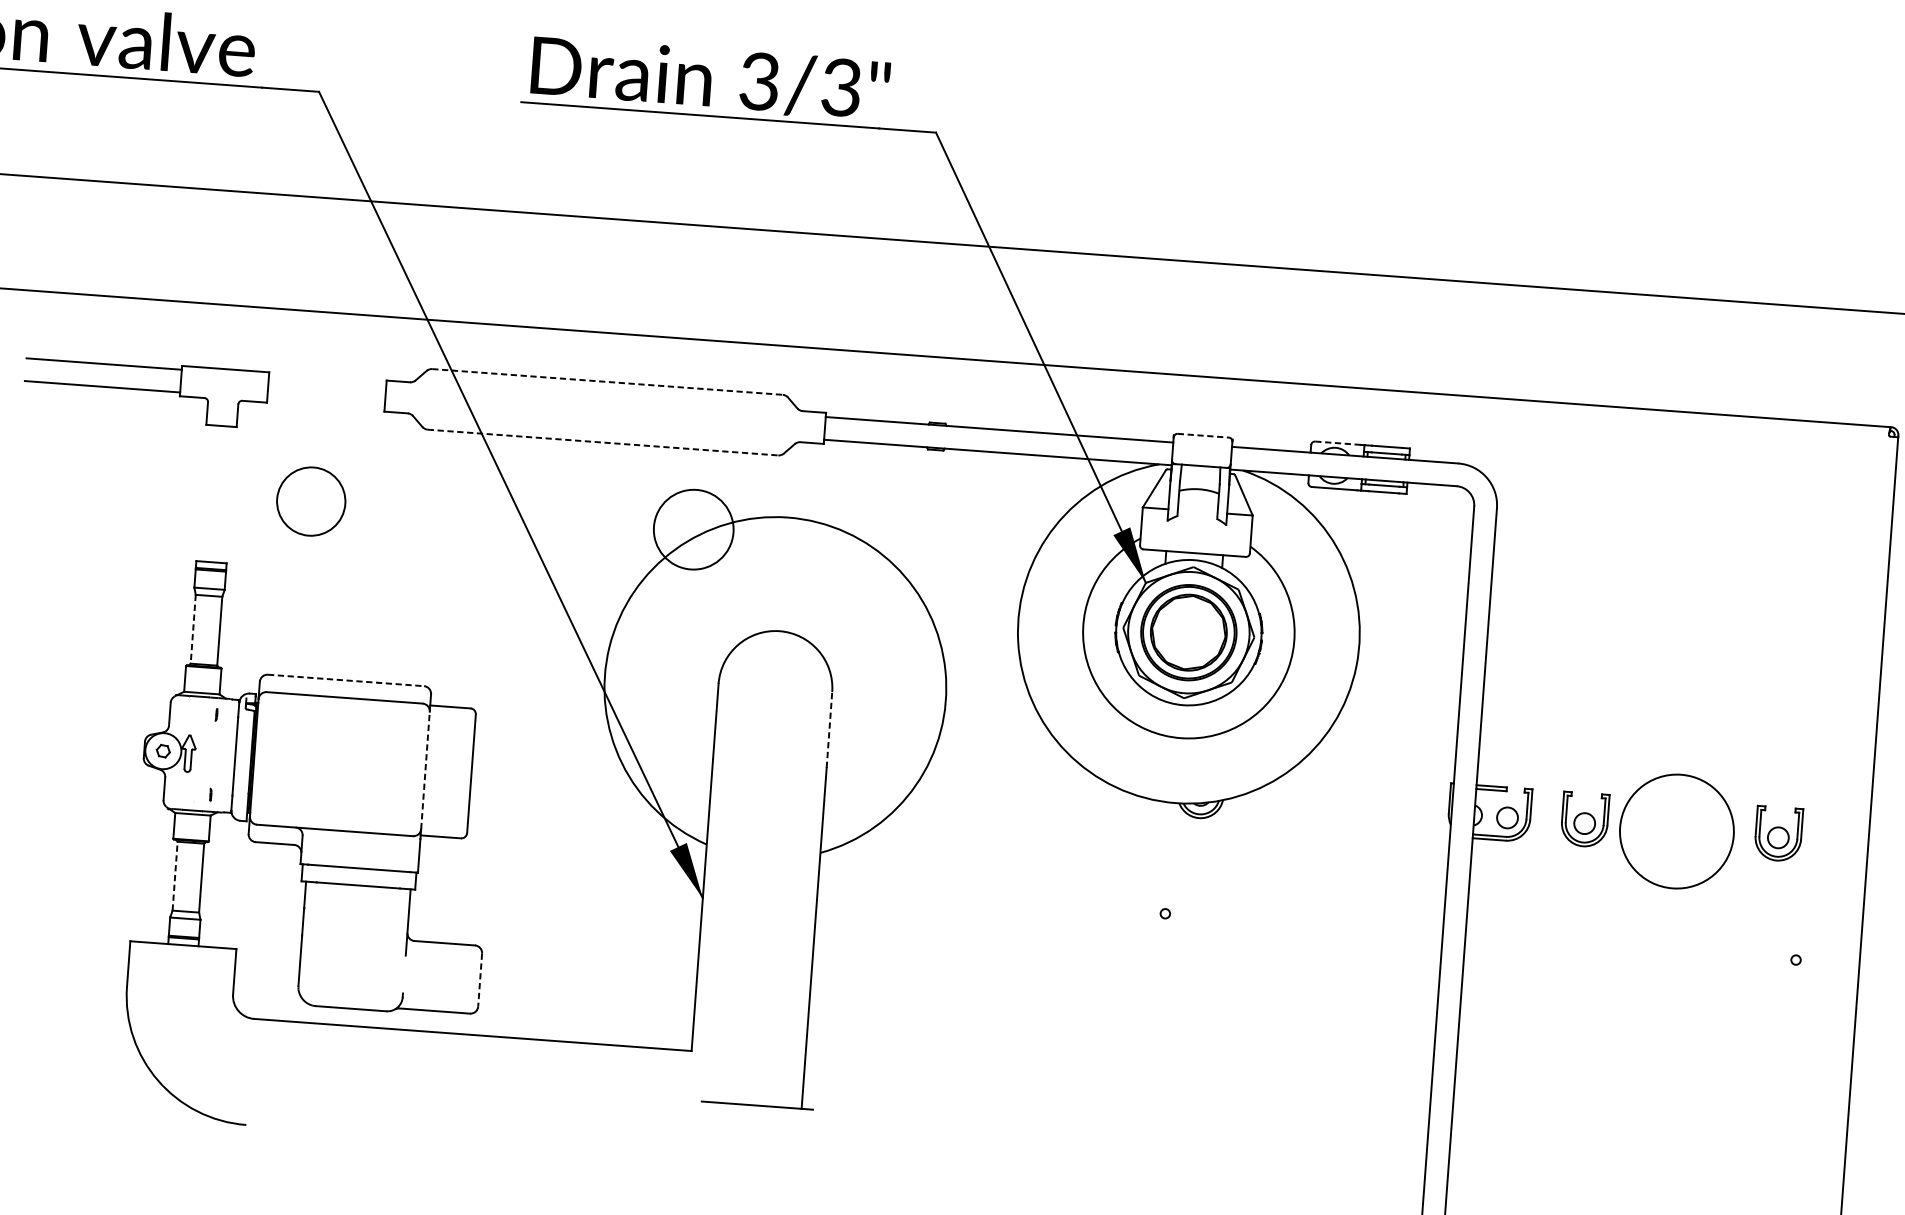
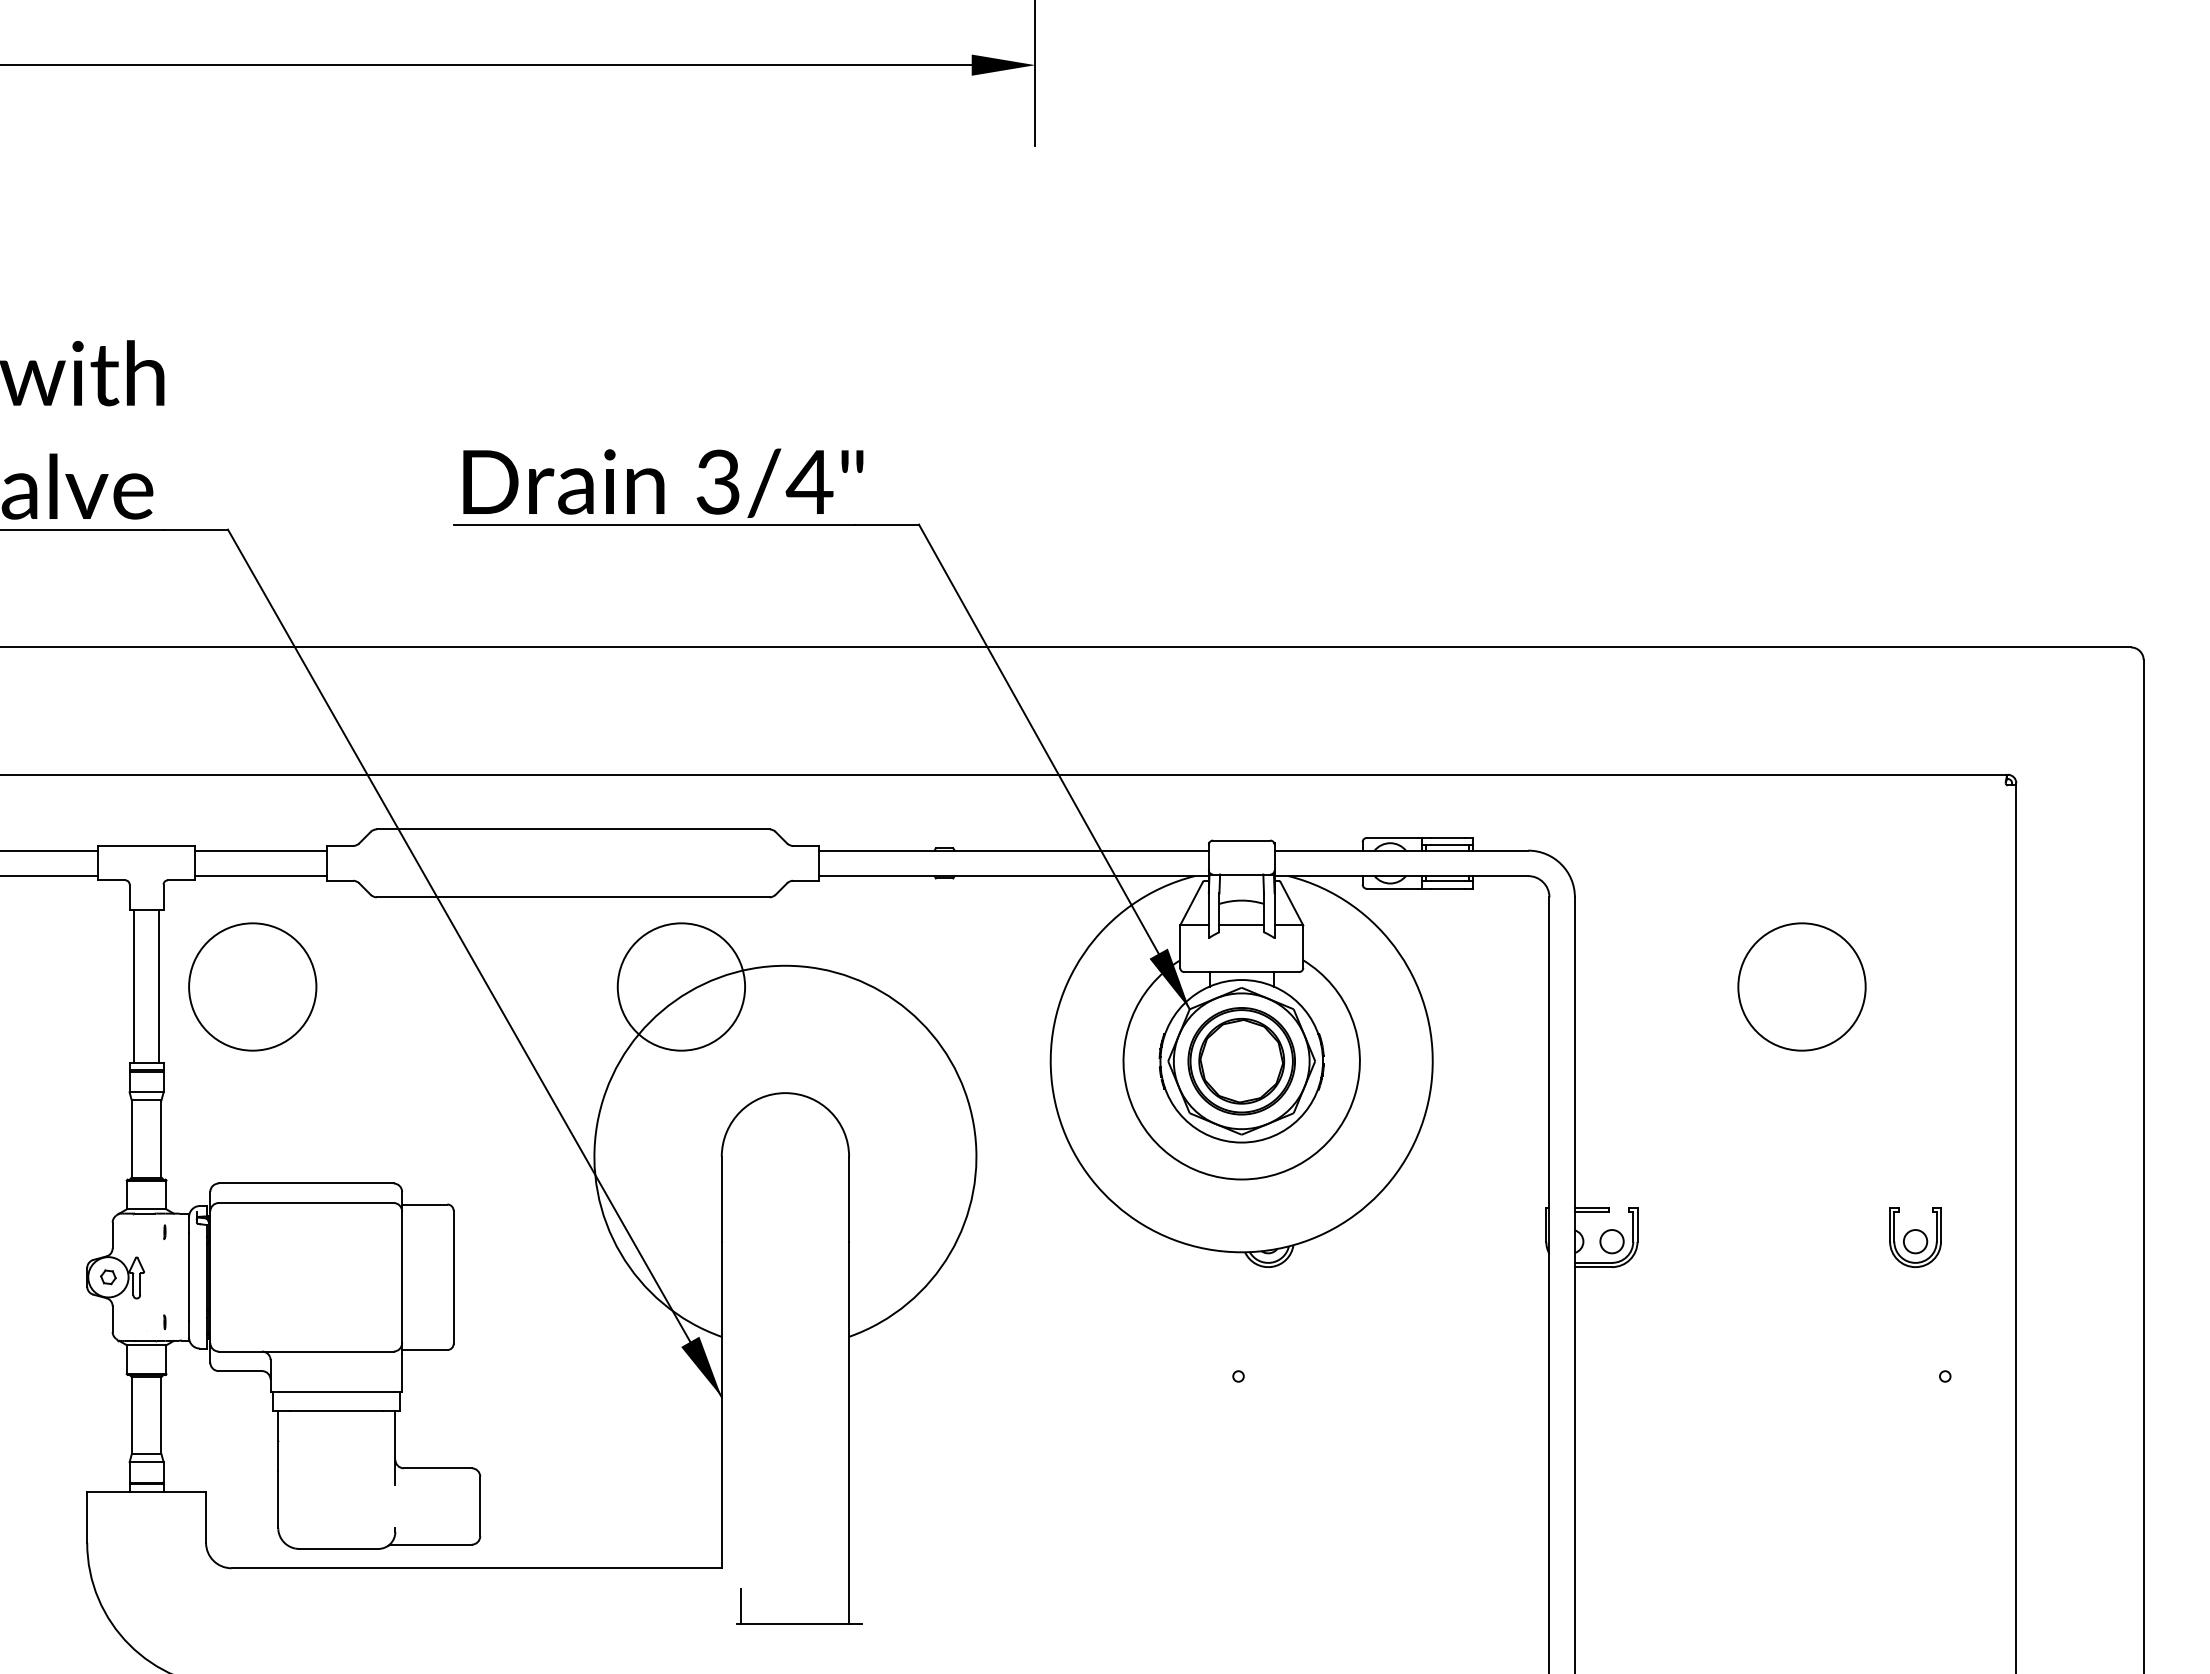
text: (841, 86) -> (809, 481), 3/3" -> 3/4"
line: (327, 380) -> (261, 850), added
line: (607, 382) -> (573, 829), dashed -> solid
line: (326, 403) -> (261, 876), added
line: (1203, 435) -> (1241, 840), dashed -> solid
line: (603, 442) -> (573, 897), dashed -> solid
line: (1338, 442) -> (1392, 837), dashed -> solid
line: (204, 493) -> (133, 986), added
line: (227, 495) -> (159, 986), added
circle: (310, 501) -> (252, 986), size x1.67
line: (1197, 511) -> (1241, 925), added
circle: (693, 529) -> (681, 986), size x1.43
line: (193, 628) -> (131, 1138), dashed -> solid
line: (346, 680) -> (306, 1183), dashed -> solid
line: (829, 729) -> (849, 1198), dashed -> solid
line: (425, 770) -> (402, 1277), dashed -> solid
part: (1584, 819) -> (1698, 1237), removed
circle: (1676, 831) -> (1801, 986), moved
line: (174, 876) -> (131, 1415), dashed -> solid
line: (480, 980) -> (480, 1506), dashed -> solid
line: (705, 1086) -> (740, 1606), added

